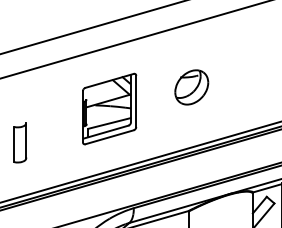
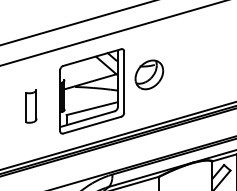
part: (191, 87) -> (149, 74), moved
part: (109, 108) -> (92, 90), size x1.43
part: (20, 142) -> (31, 105), moved

